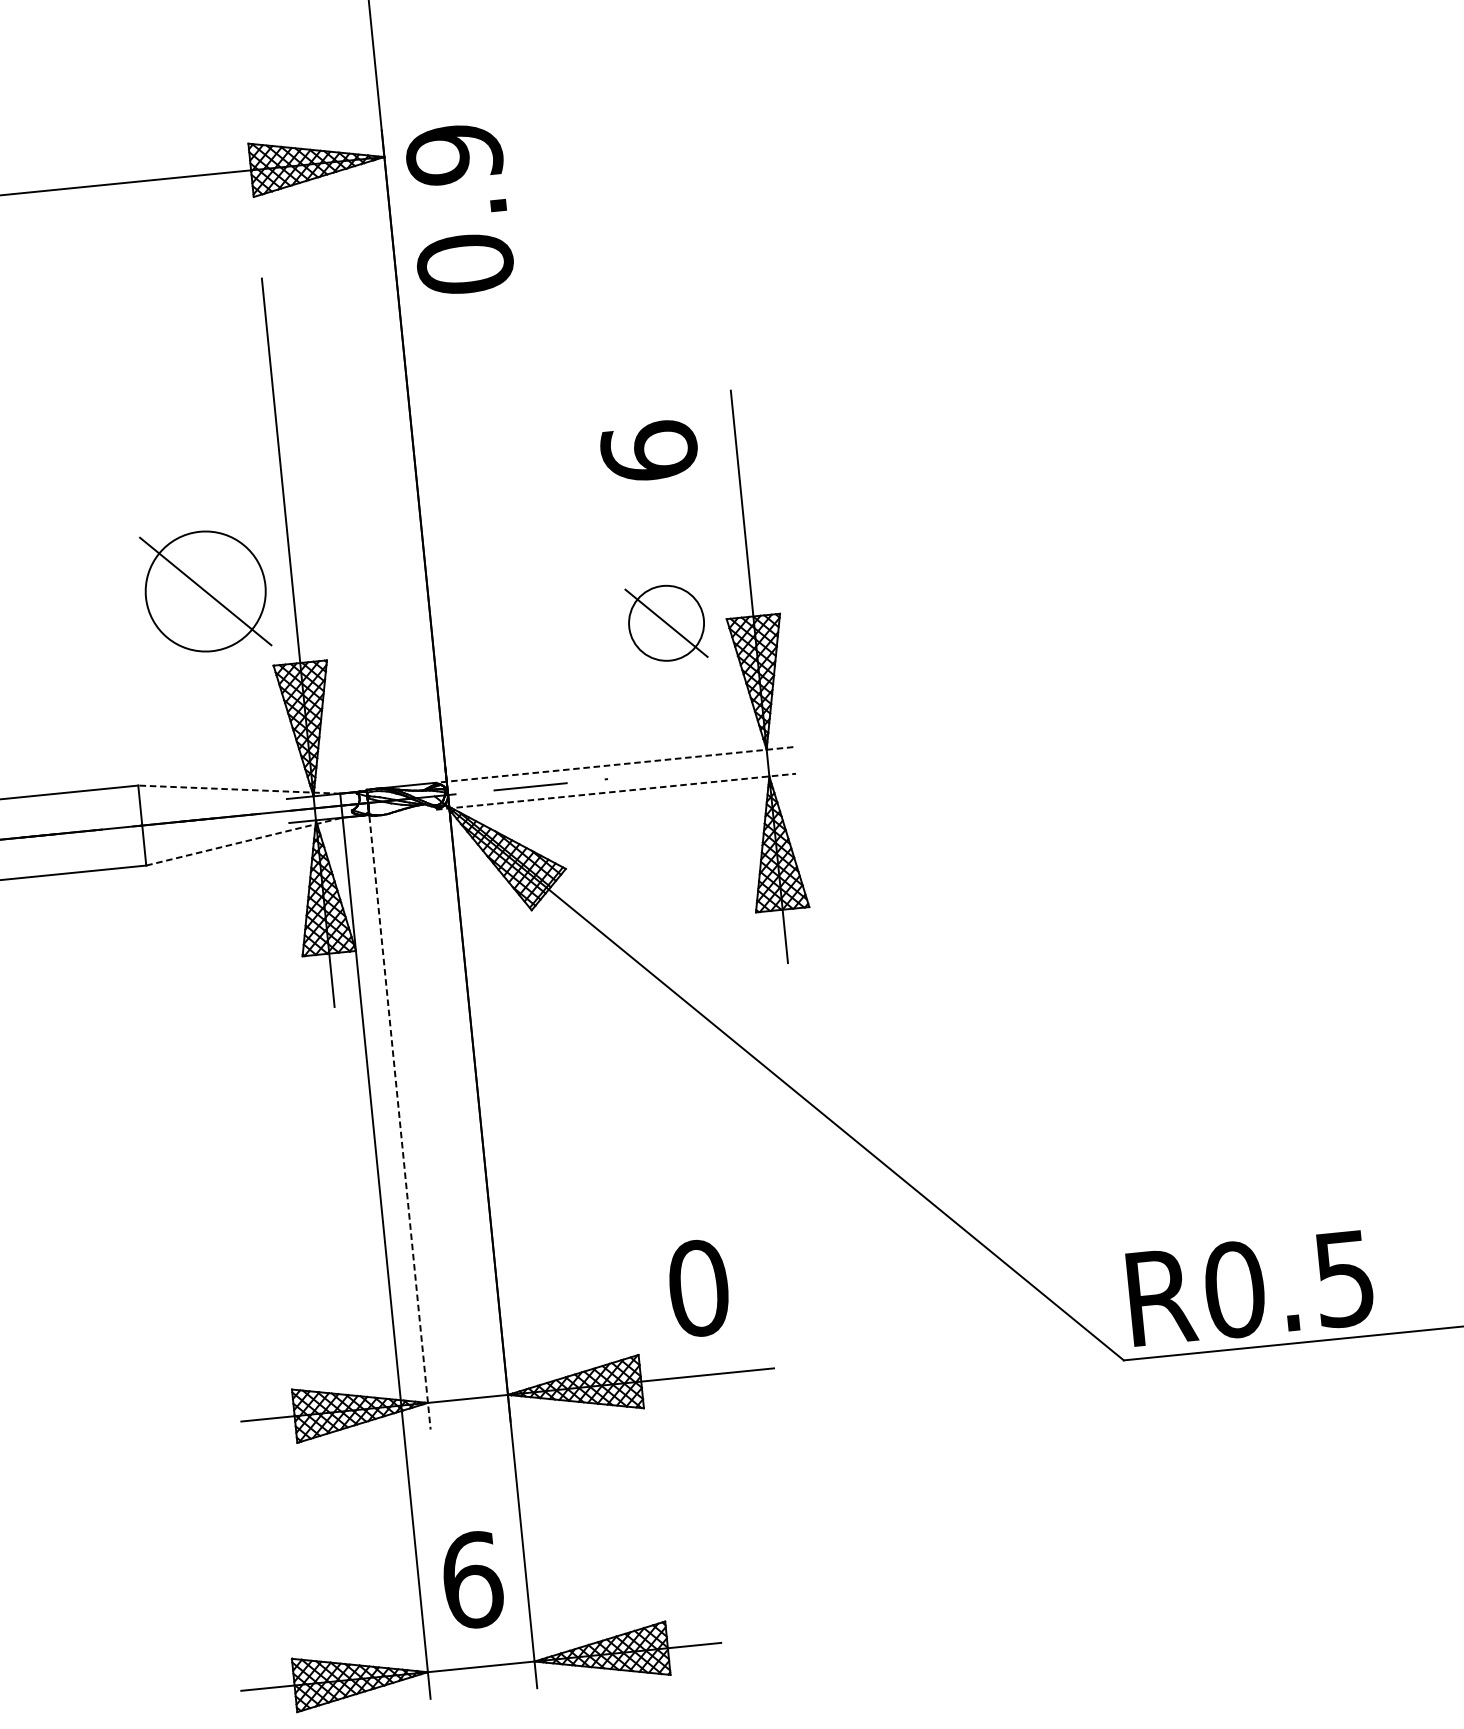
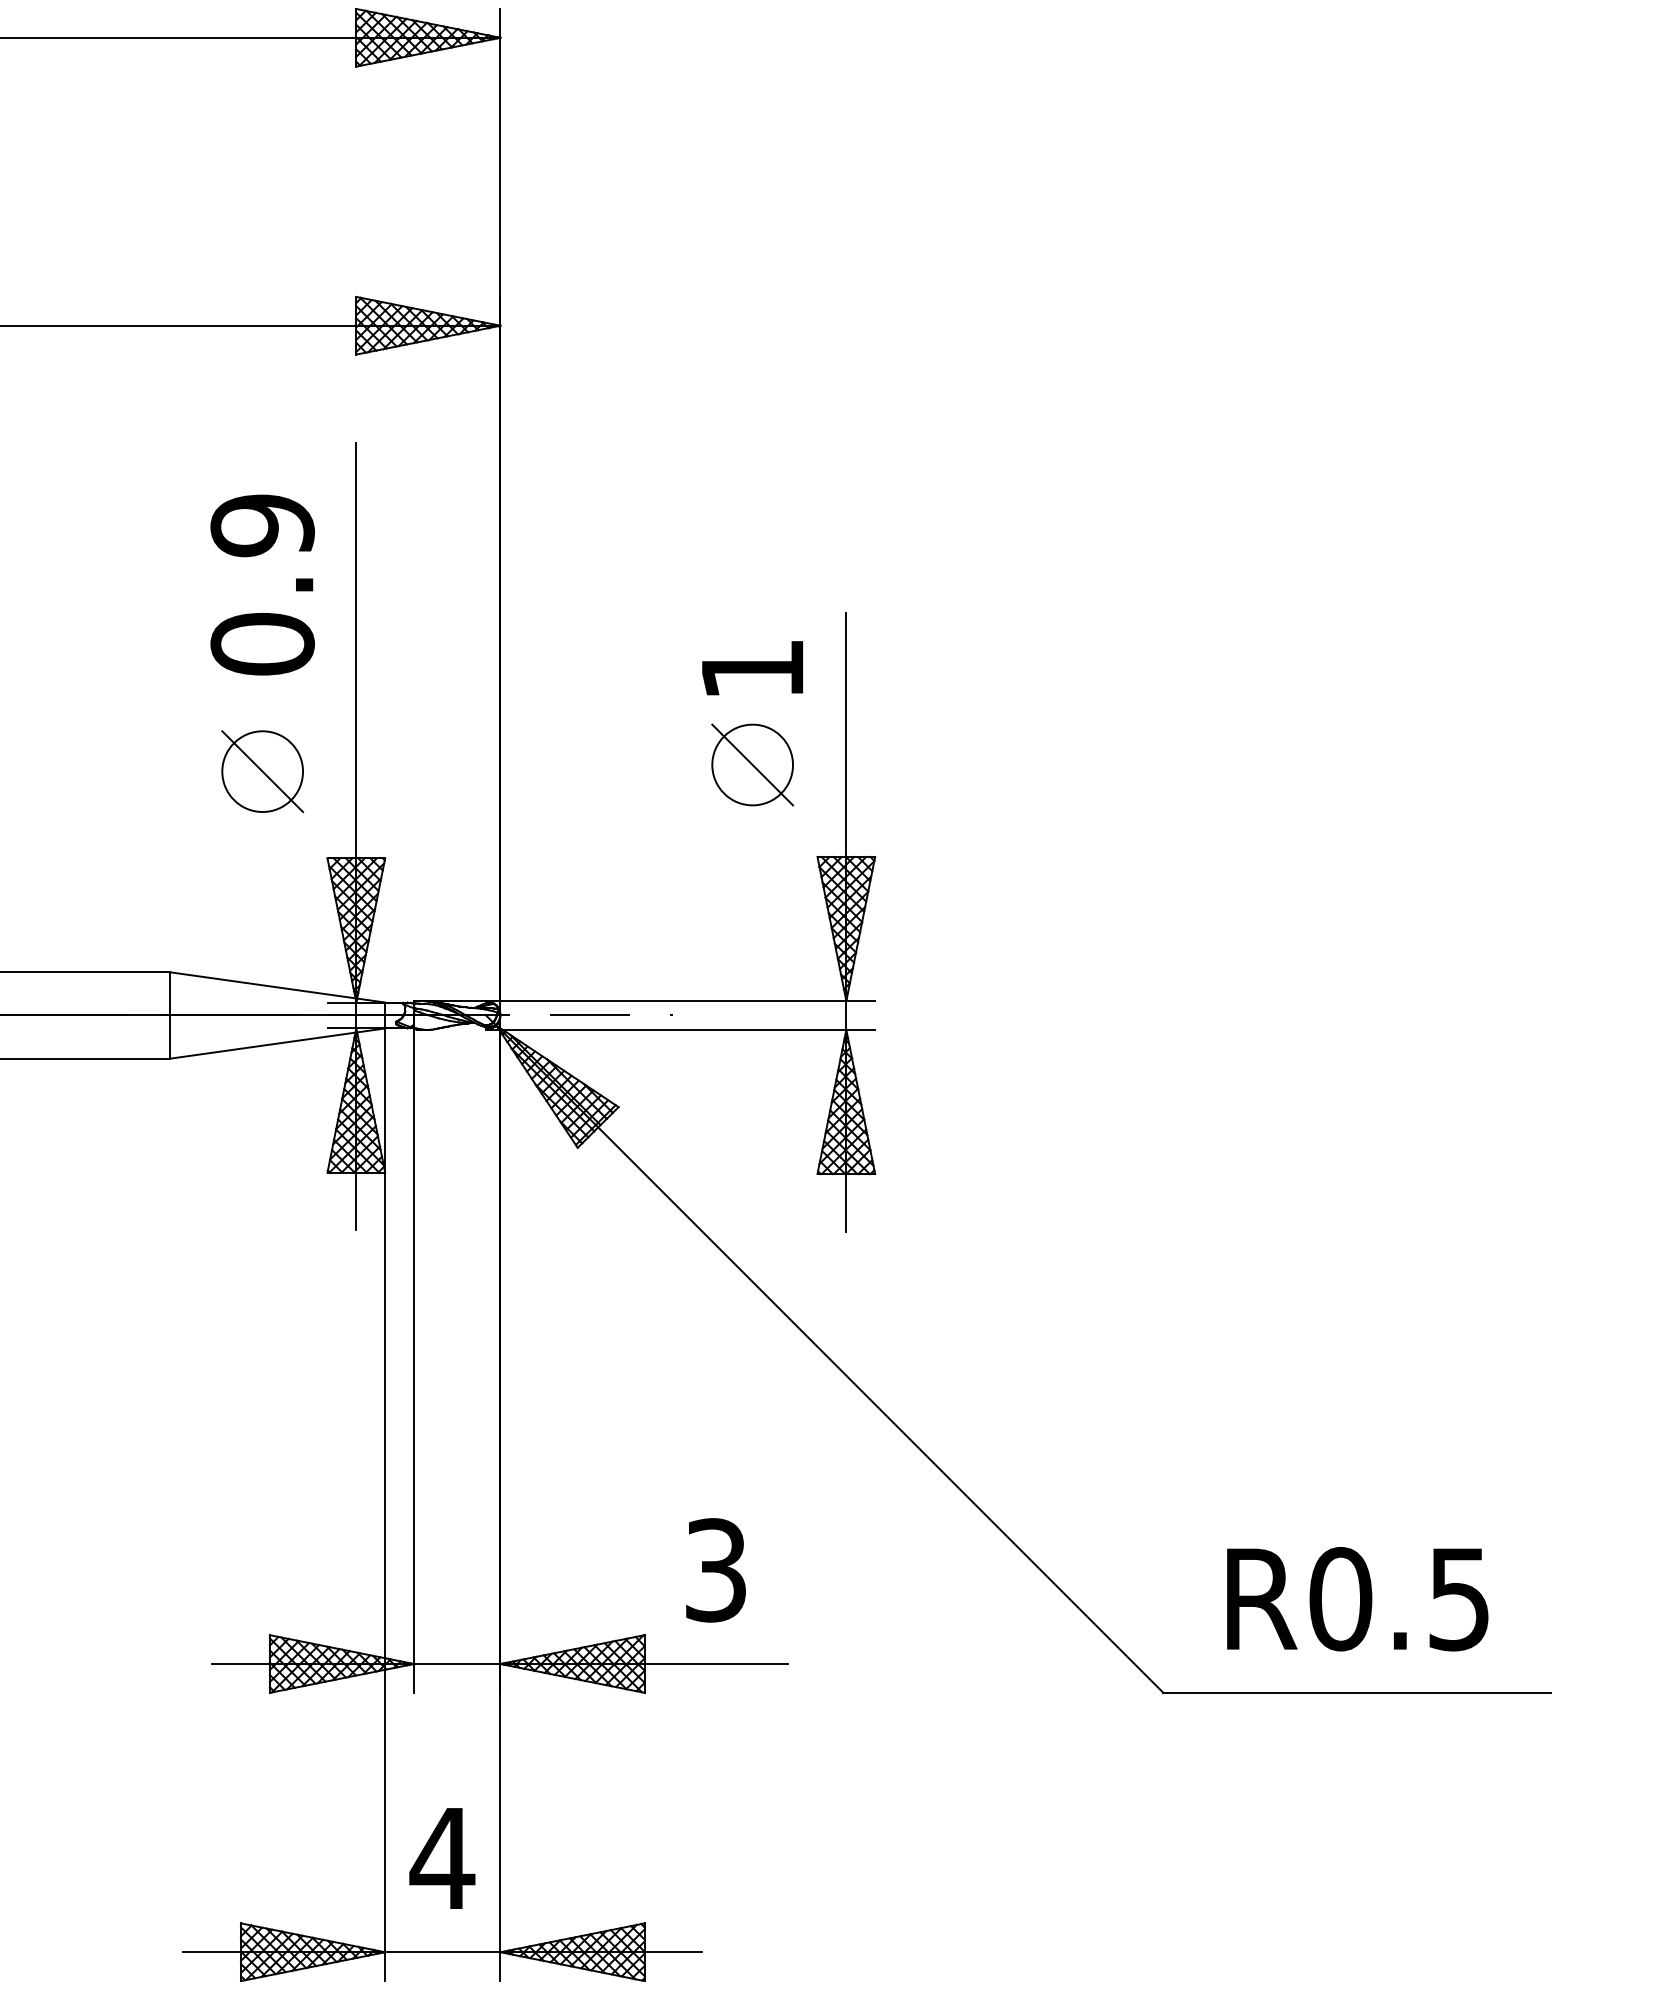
text: (459, 209) -> (262, 584), moved
text: (649, 450) -> (752, 668), 6 -> 1
part: (205, 591) -> (262, 771), size x0.62
part: (666, 622) -> (752, 764), moved
line: (613, 765) -> (680, 1001), dashed -> solid
line: (239, 789) -> (277, 987), dashed -> solid
line: (615, 791) -> (680, 1029), dashed -> solid
line: (244, 841) -> (277, 1043), dashed -> solid
line: (400, 1123) -> (414, 1361), dashed -> solid
text: (699, 1288) -> (716, 1570), 0 -> 3
text: (1250, 1288) -> (1357, 1599), moved
text: (472, 1580) -> (442, 1858), 6 -> 4

